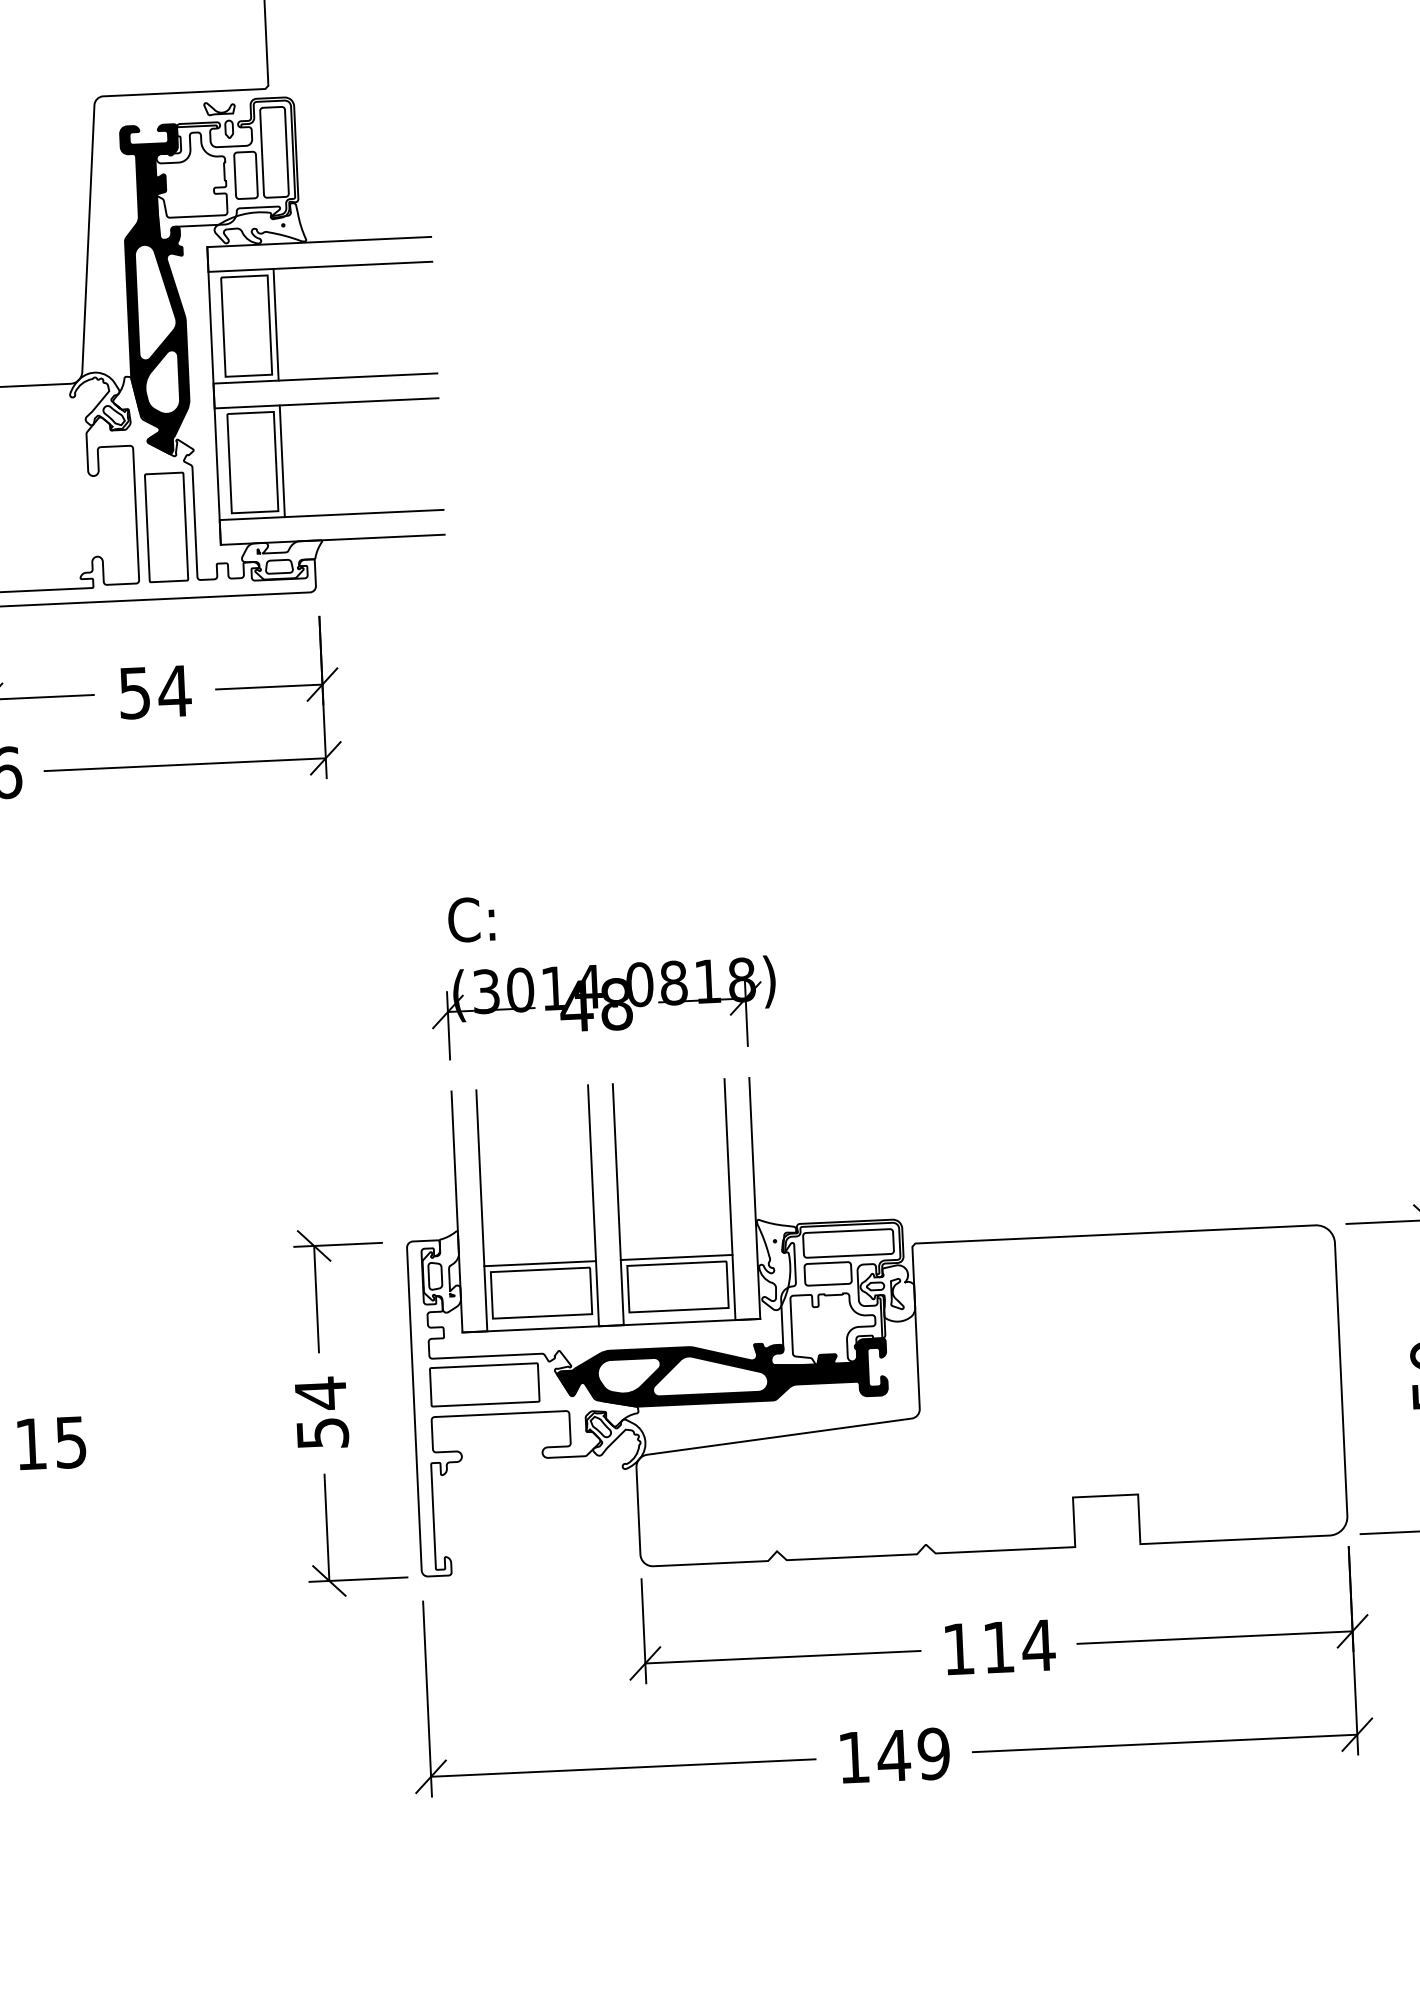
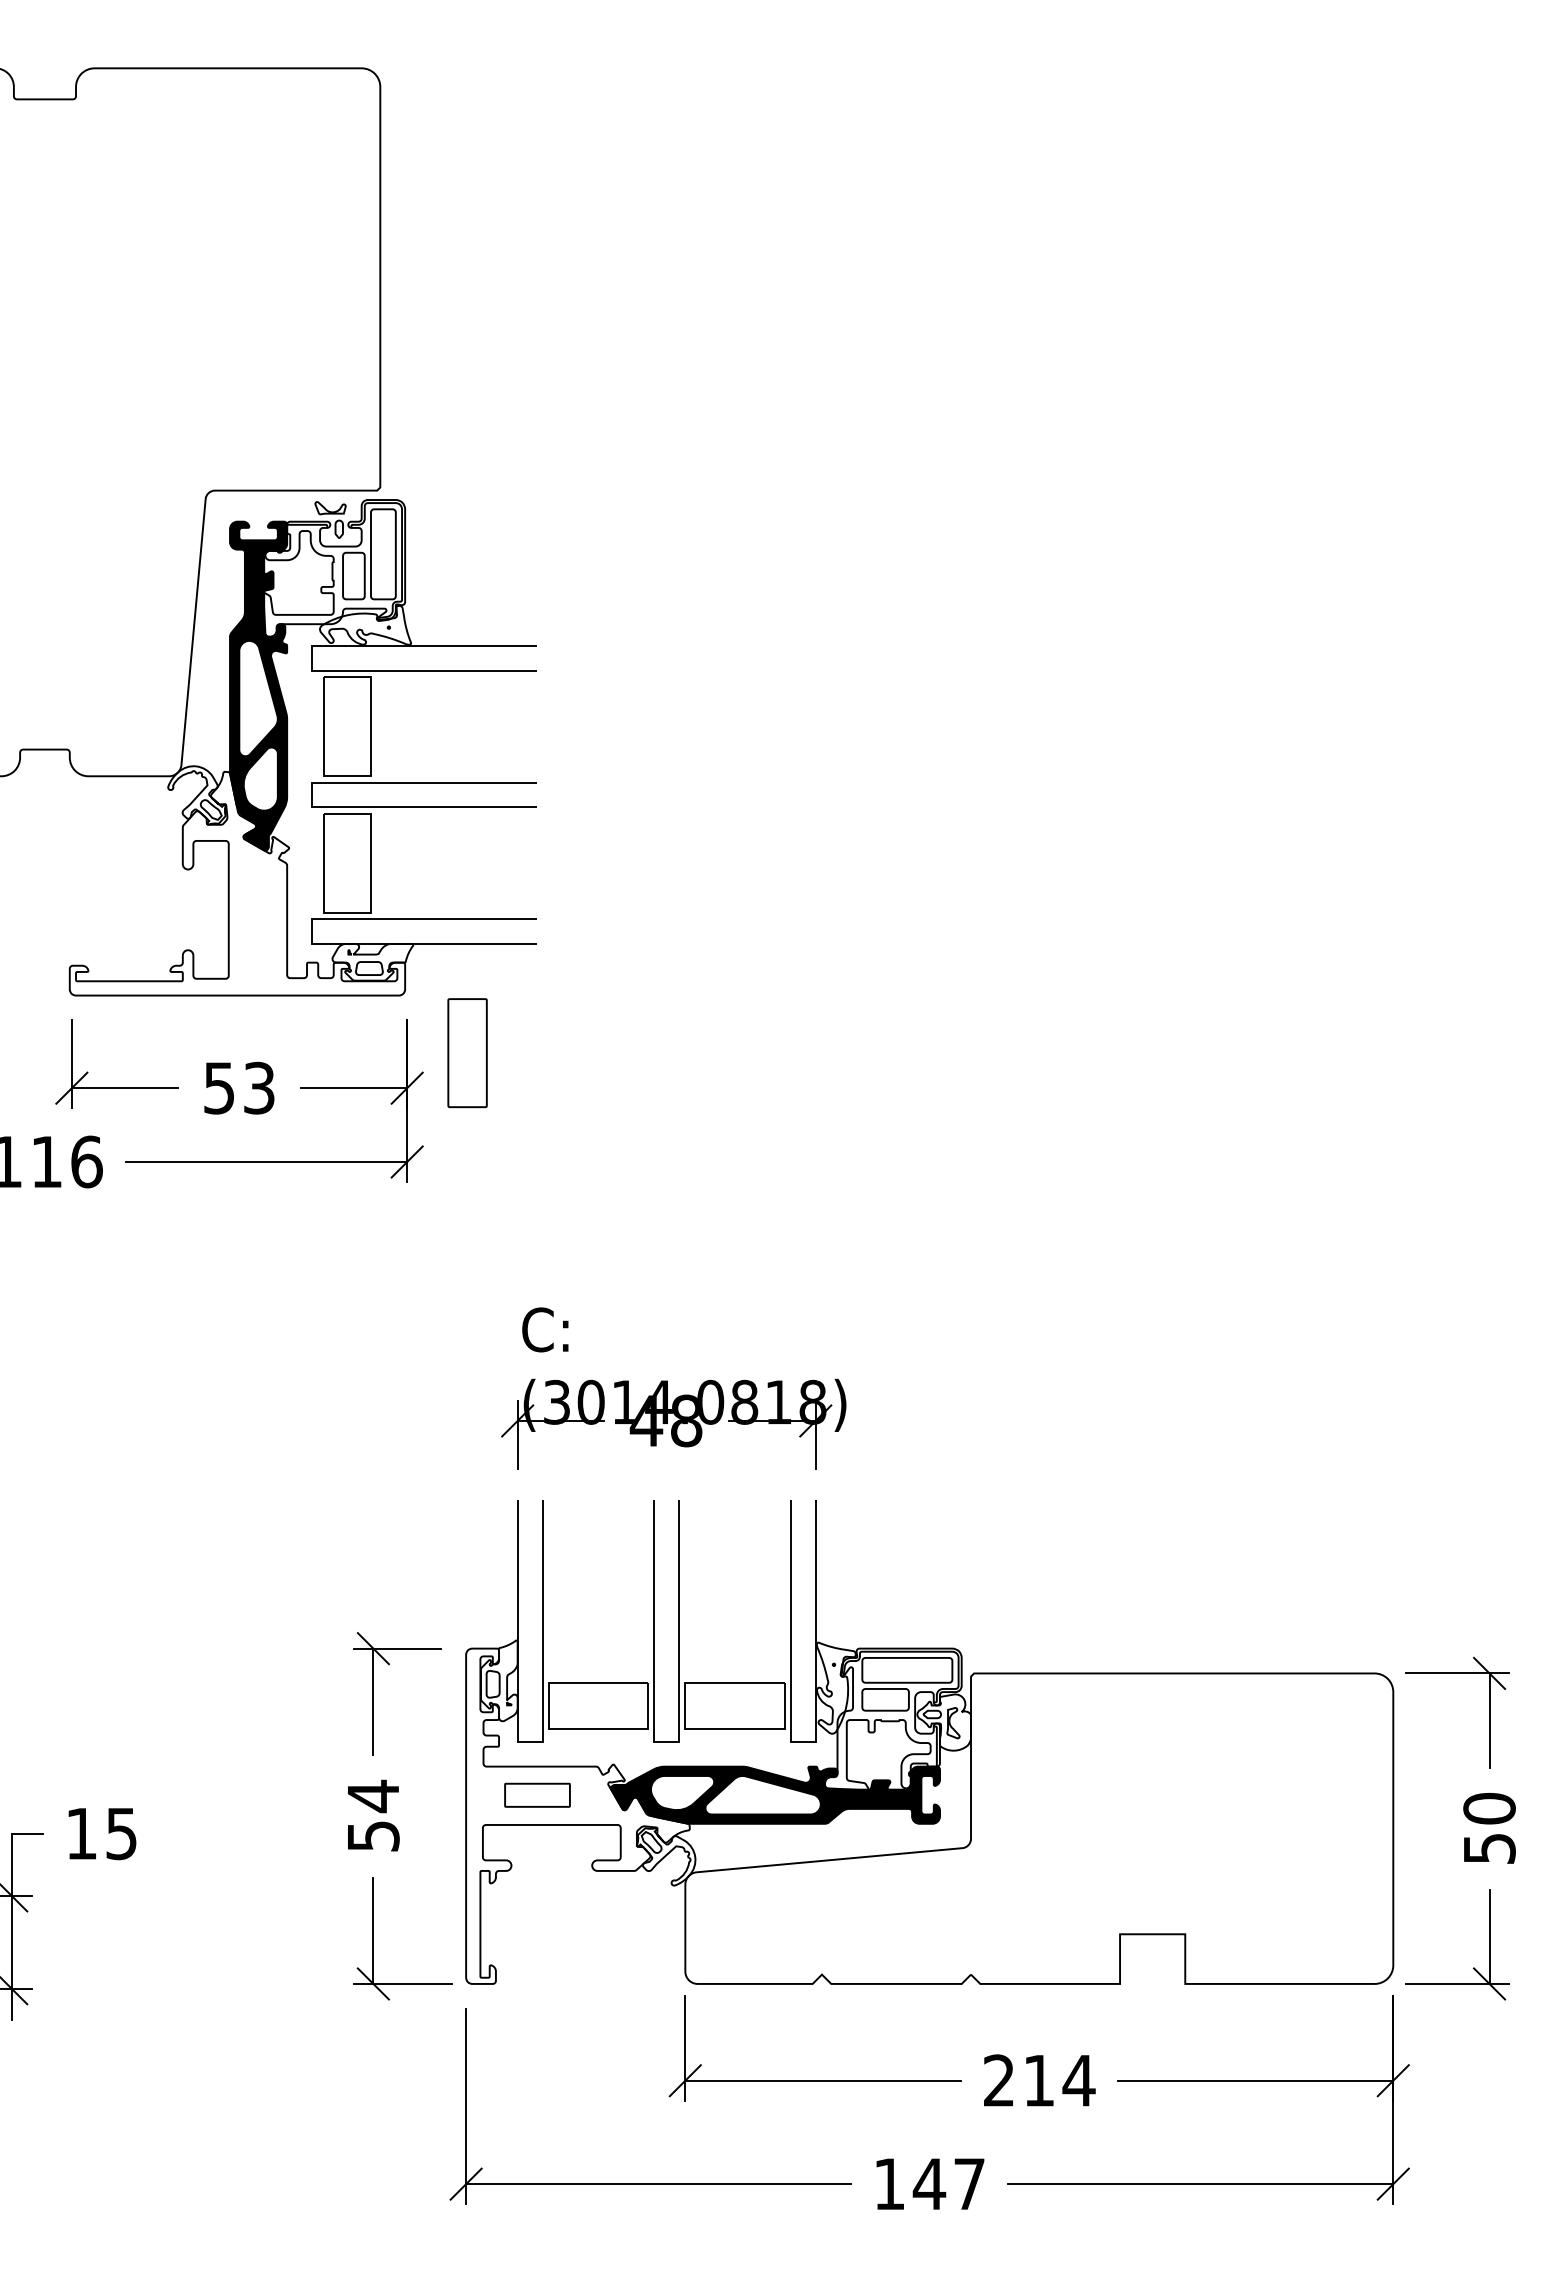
line: (276, 324) -> (377, 726), removed
line: (213, 395) -> (311, 794), removed
line: (282, 461) -> (377, 863), removed
part: (166, 527) -> (467, 1053), moved
text: (173, 690) -> (258, 1087), 54 -> 53
line: (676, 1257) -> (734, 1676), removed
line: (540, 1263) -> (598, 1676), removed
line: (611, 1325) -> (666, 1741), removed
part: (484, 1385) -> (537, 1795), size x0.6
text: (958, 1649) -> (998, 2080), 114 -> 214
text: (933, 1753) -> (969, 2183), 149 -> 147

